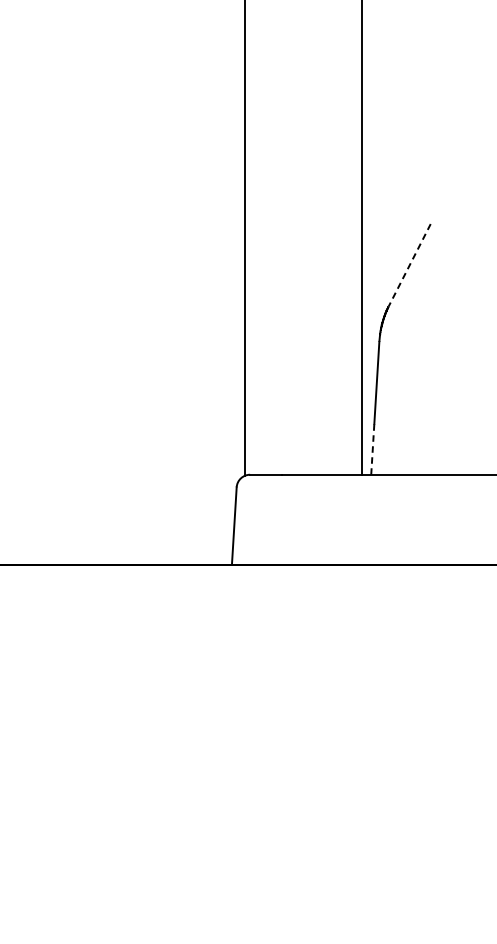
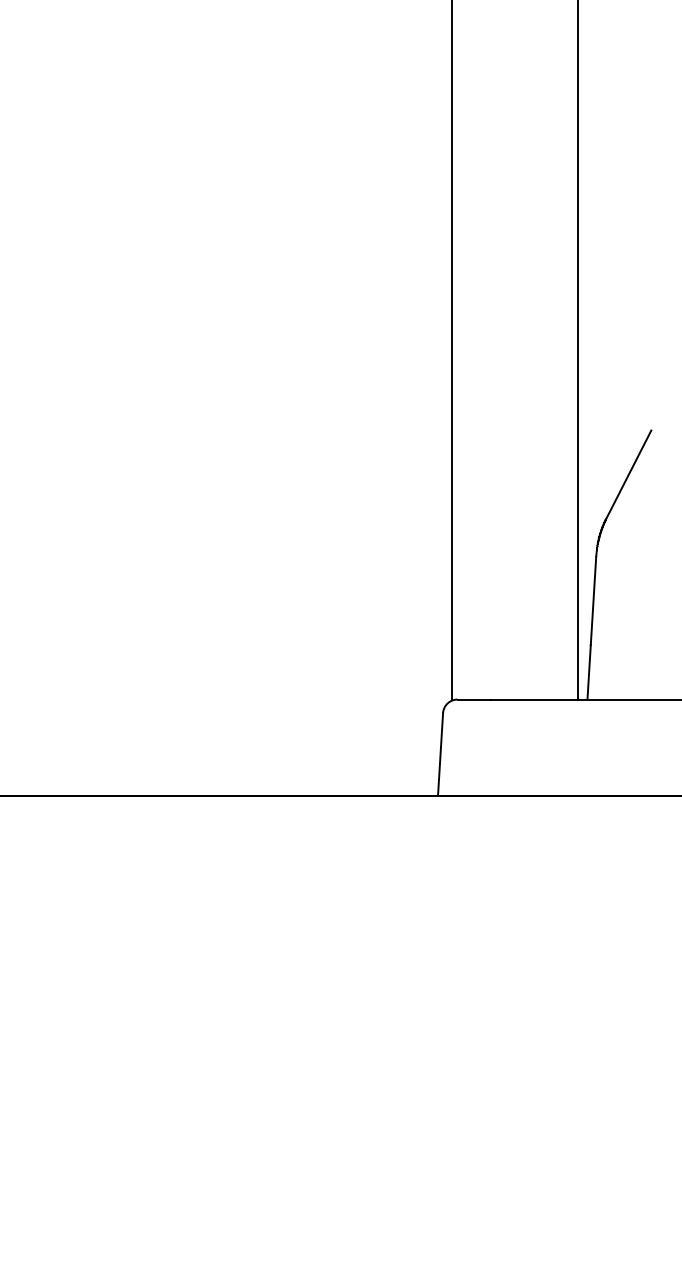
line: (409, 265) -> (628, 474), dashed -> solid
line: (373, 448) -> (589, 671), dashed -> solid

